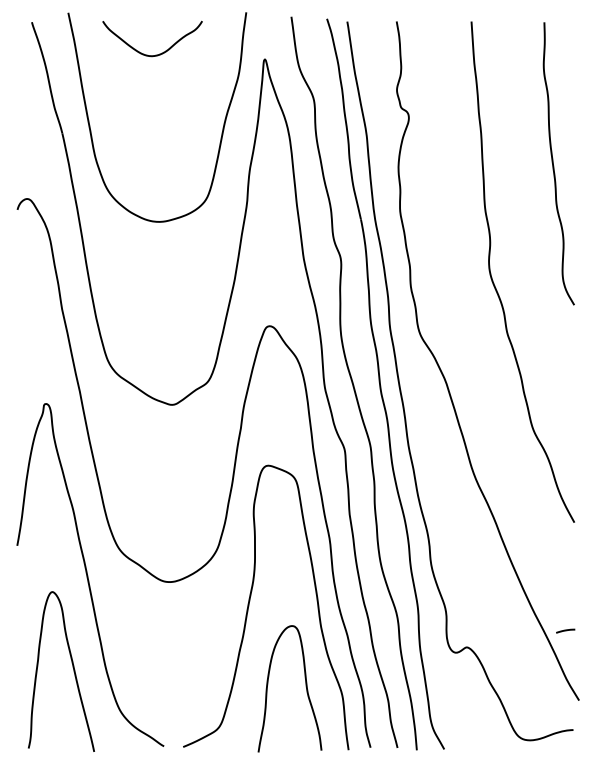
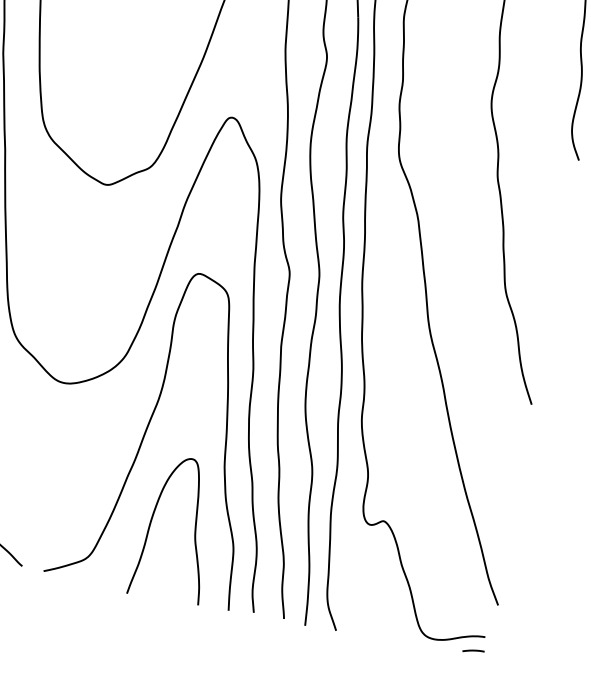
line: (565, 630) -> (473, 650), moved

